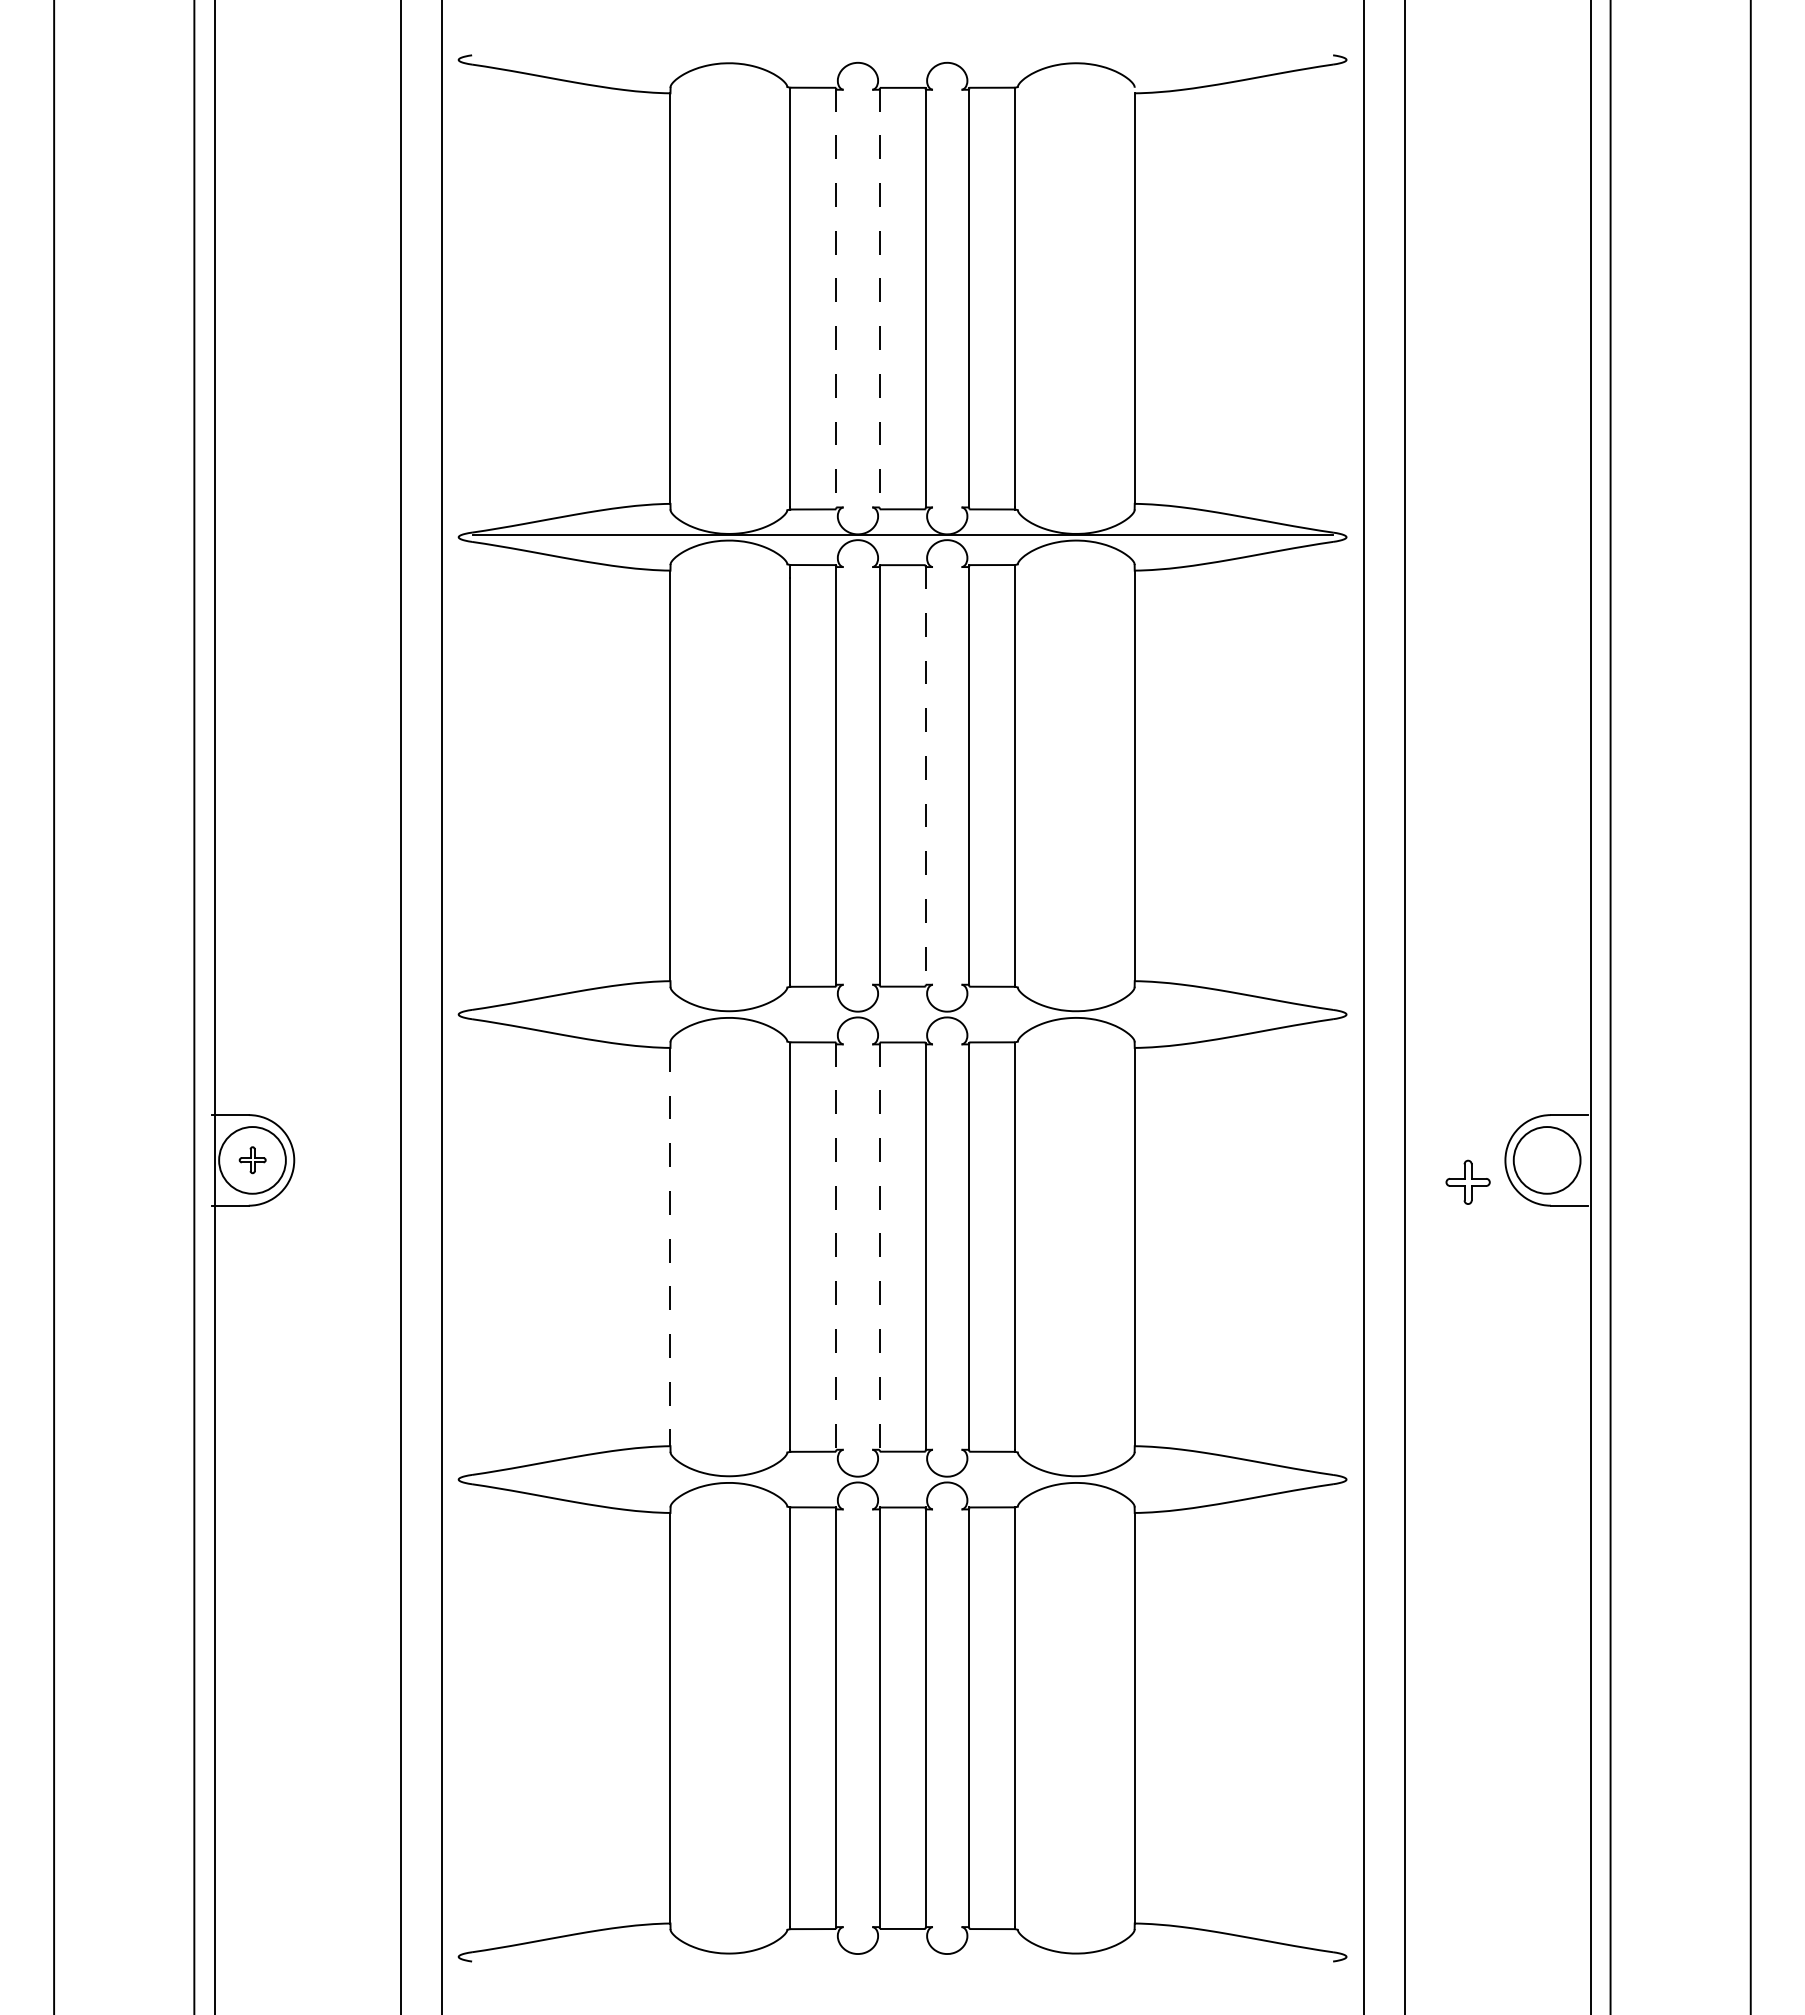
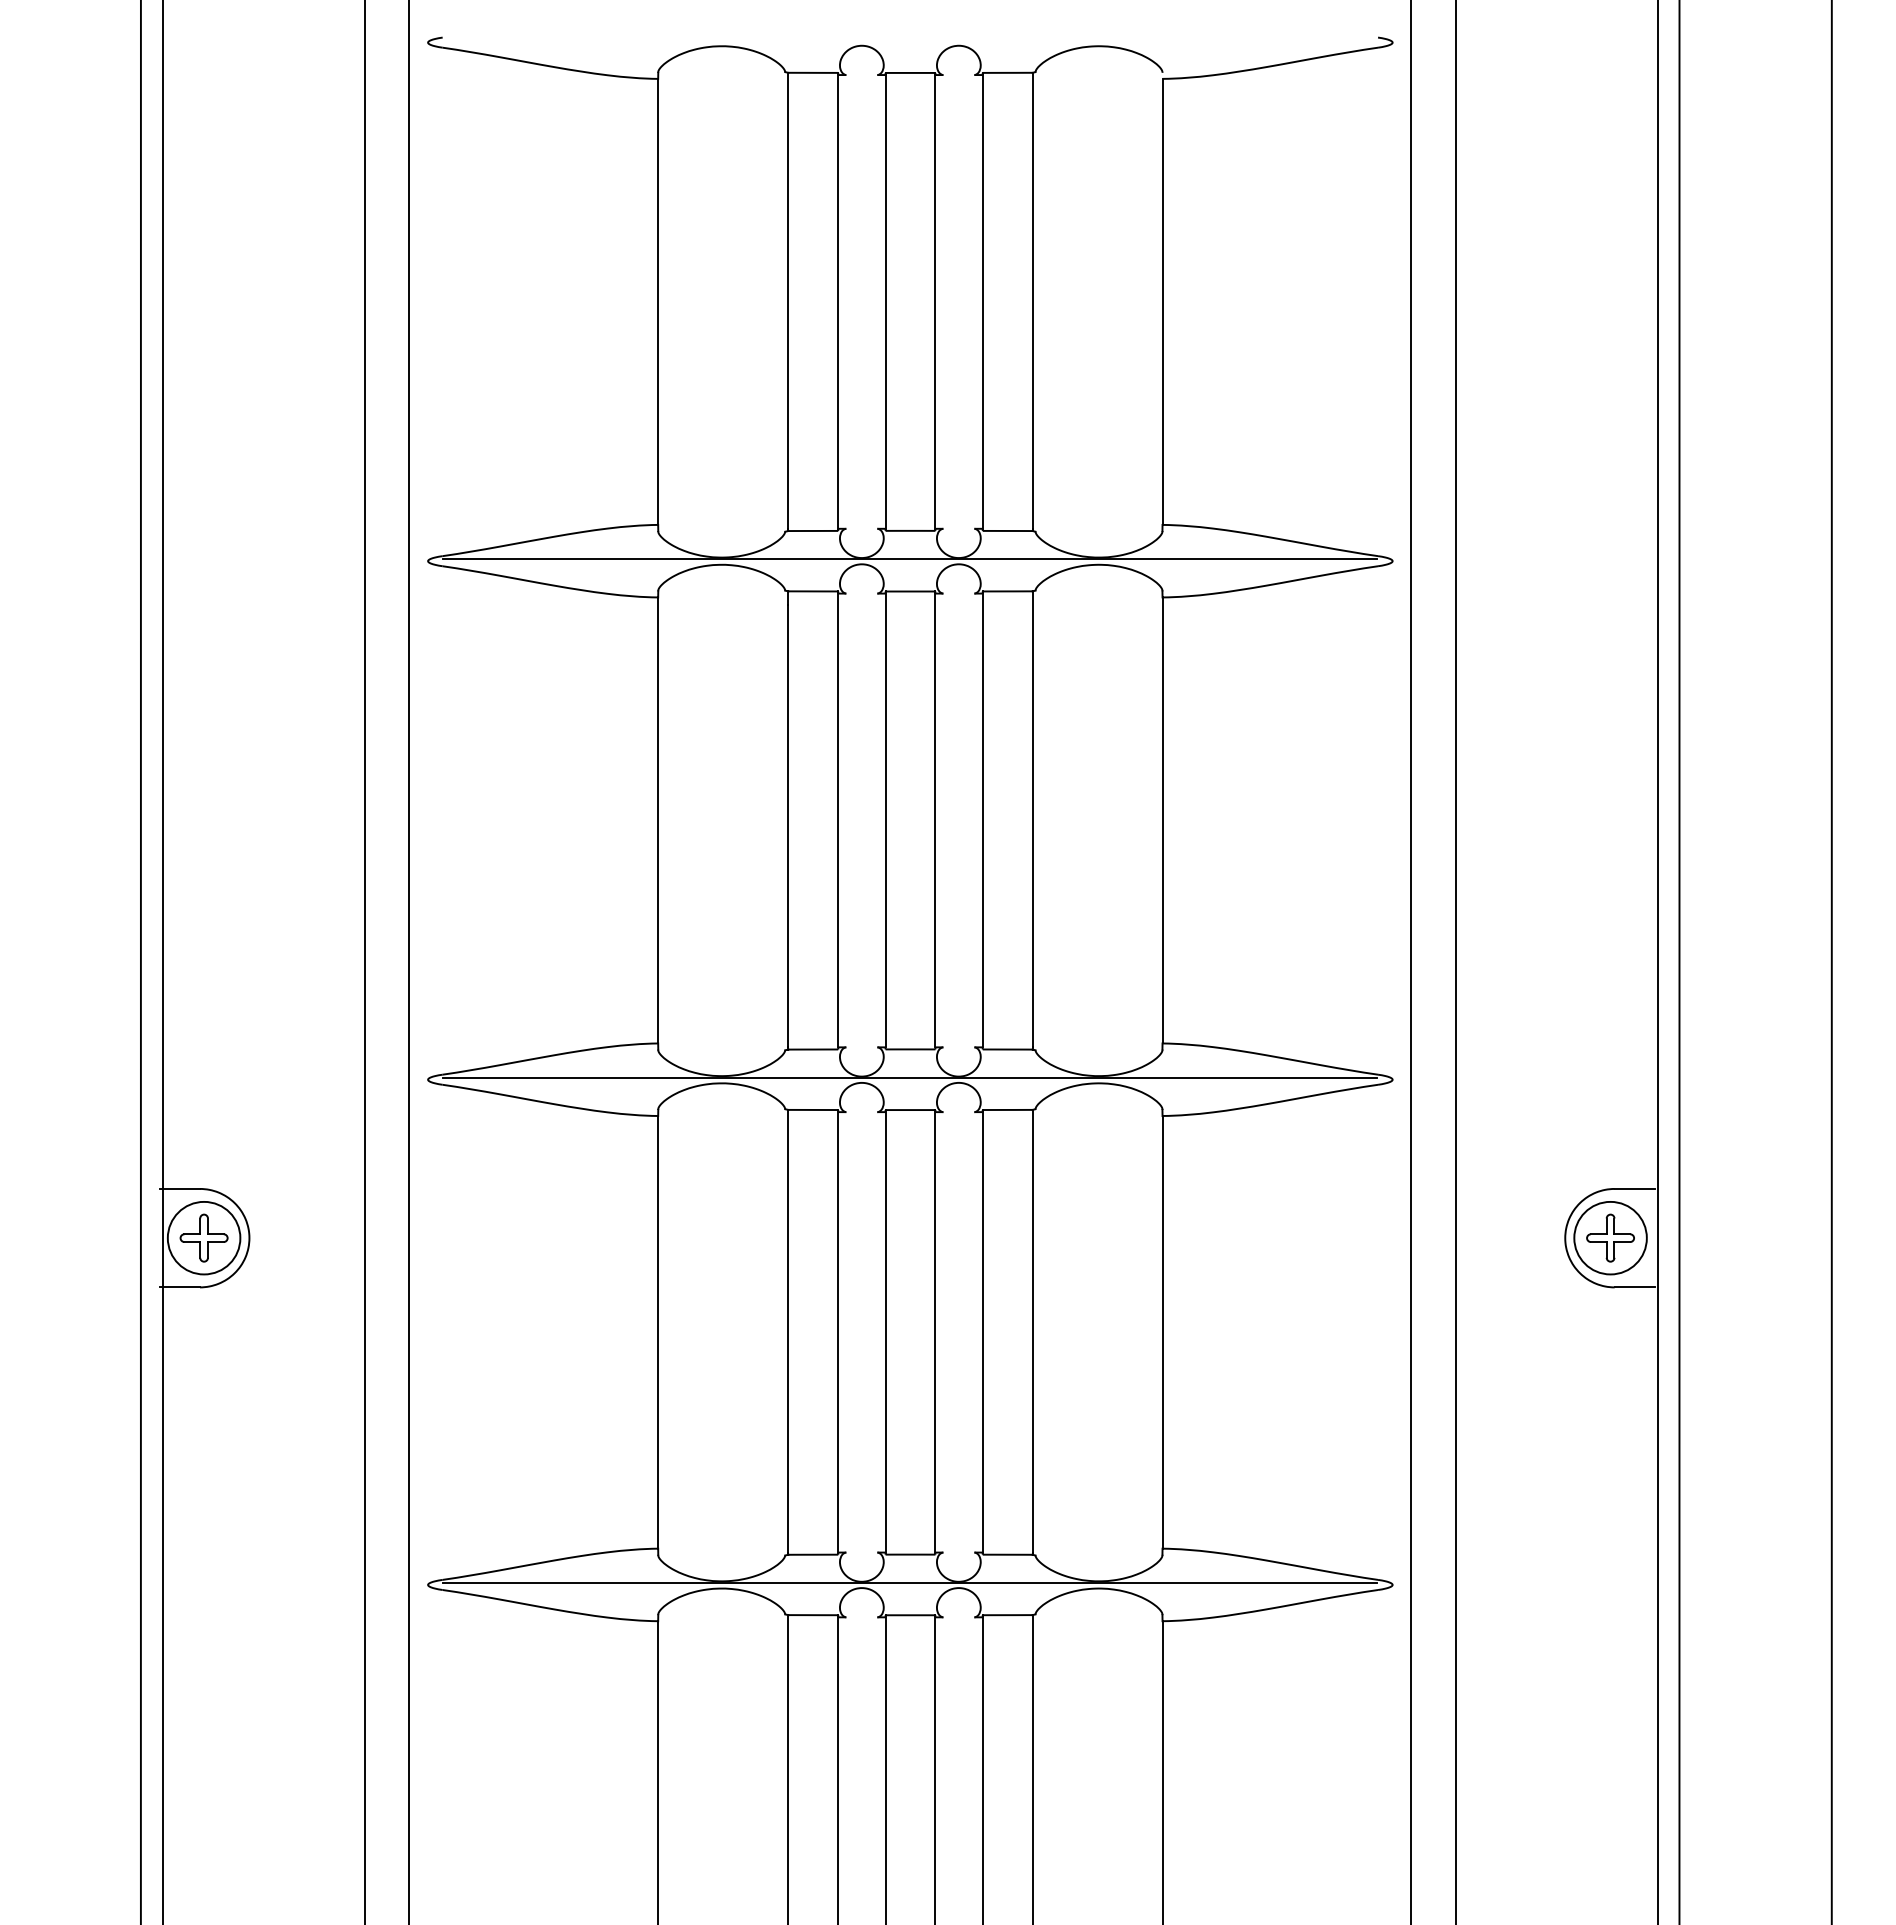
line: (836, 297) -> (838, 300), dashed -> solid
line: (879, 297) -> (885, 300), dashed -> solid
line: (925, 774) -> (935, 818), dashed -> solid
line: (902, 1012) -> (910, 1077), added
part: (252, 1159) -> (204, 1237), size x1.67
part: (1467, 1181) -> (1609, 1237), moved
line: (836, 1246) -> (838, 1331), dashed -> solid
line: (879, 1246) -> (885, 1331), dashed -> solid
line: (670, 1247) -> (658, 1332), dashed -> solid
line: (902, 1477) -> (910, 1582), added

